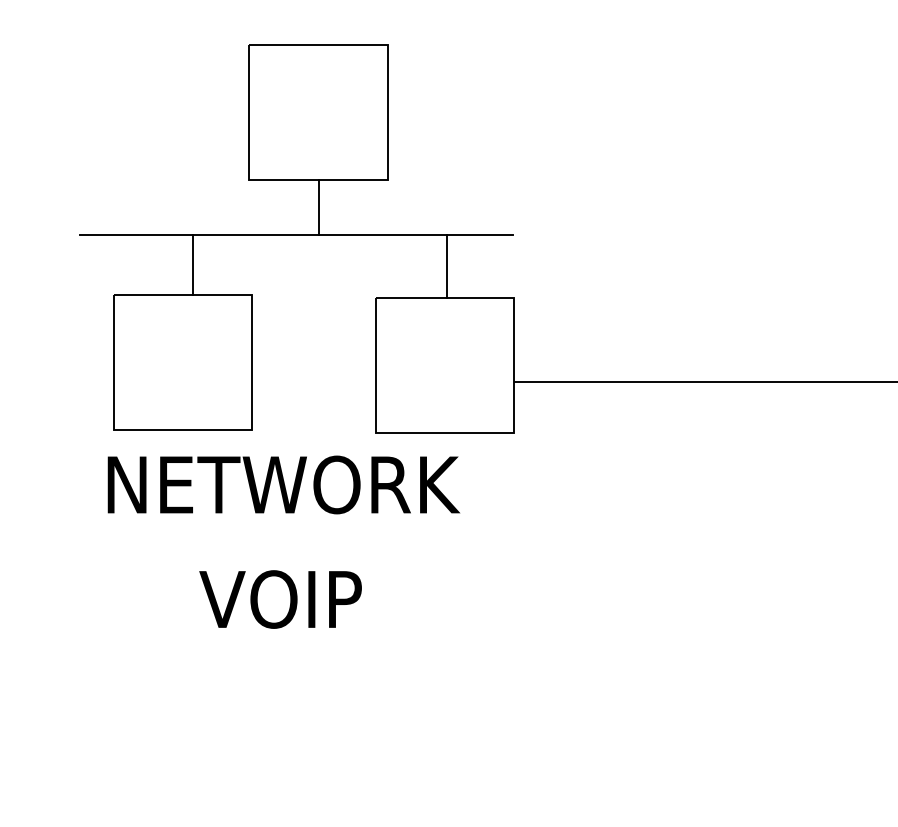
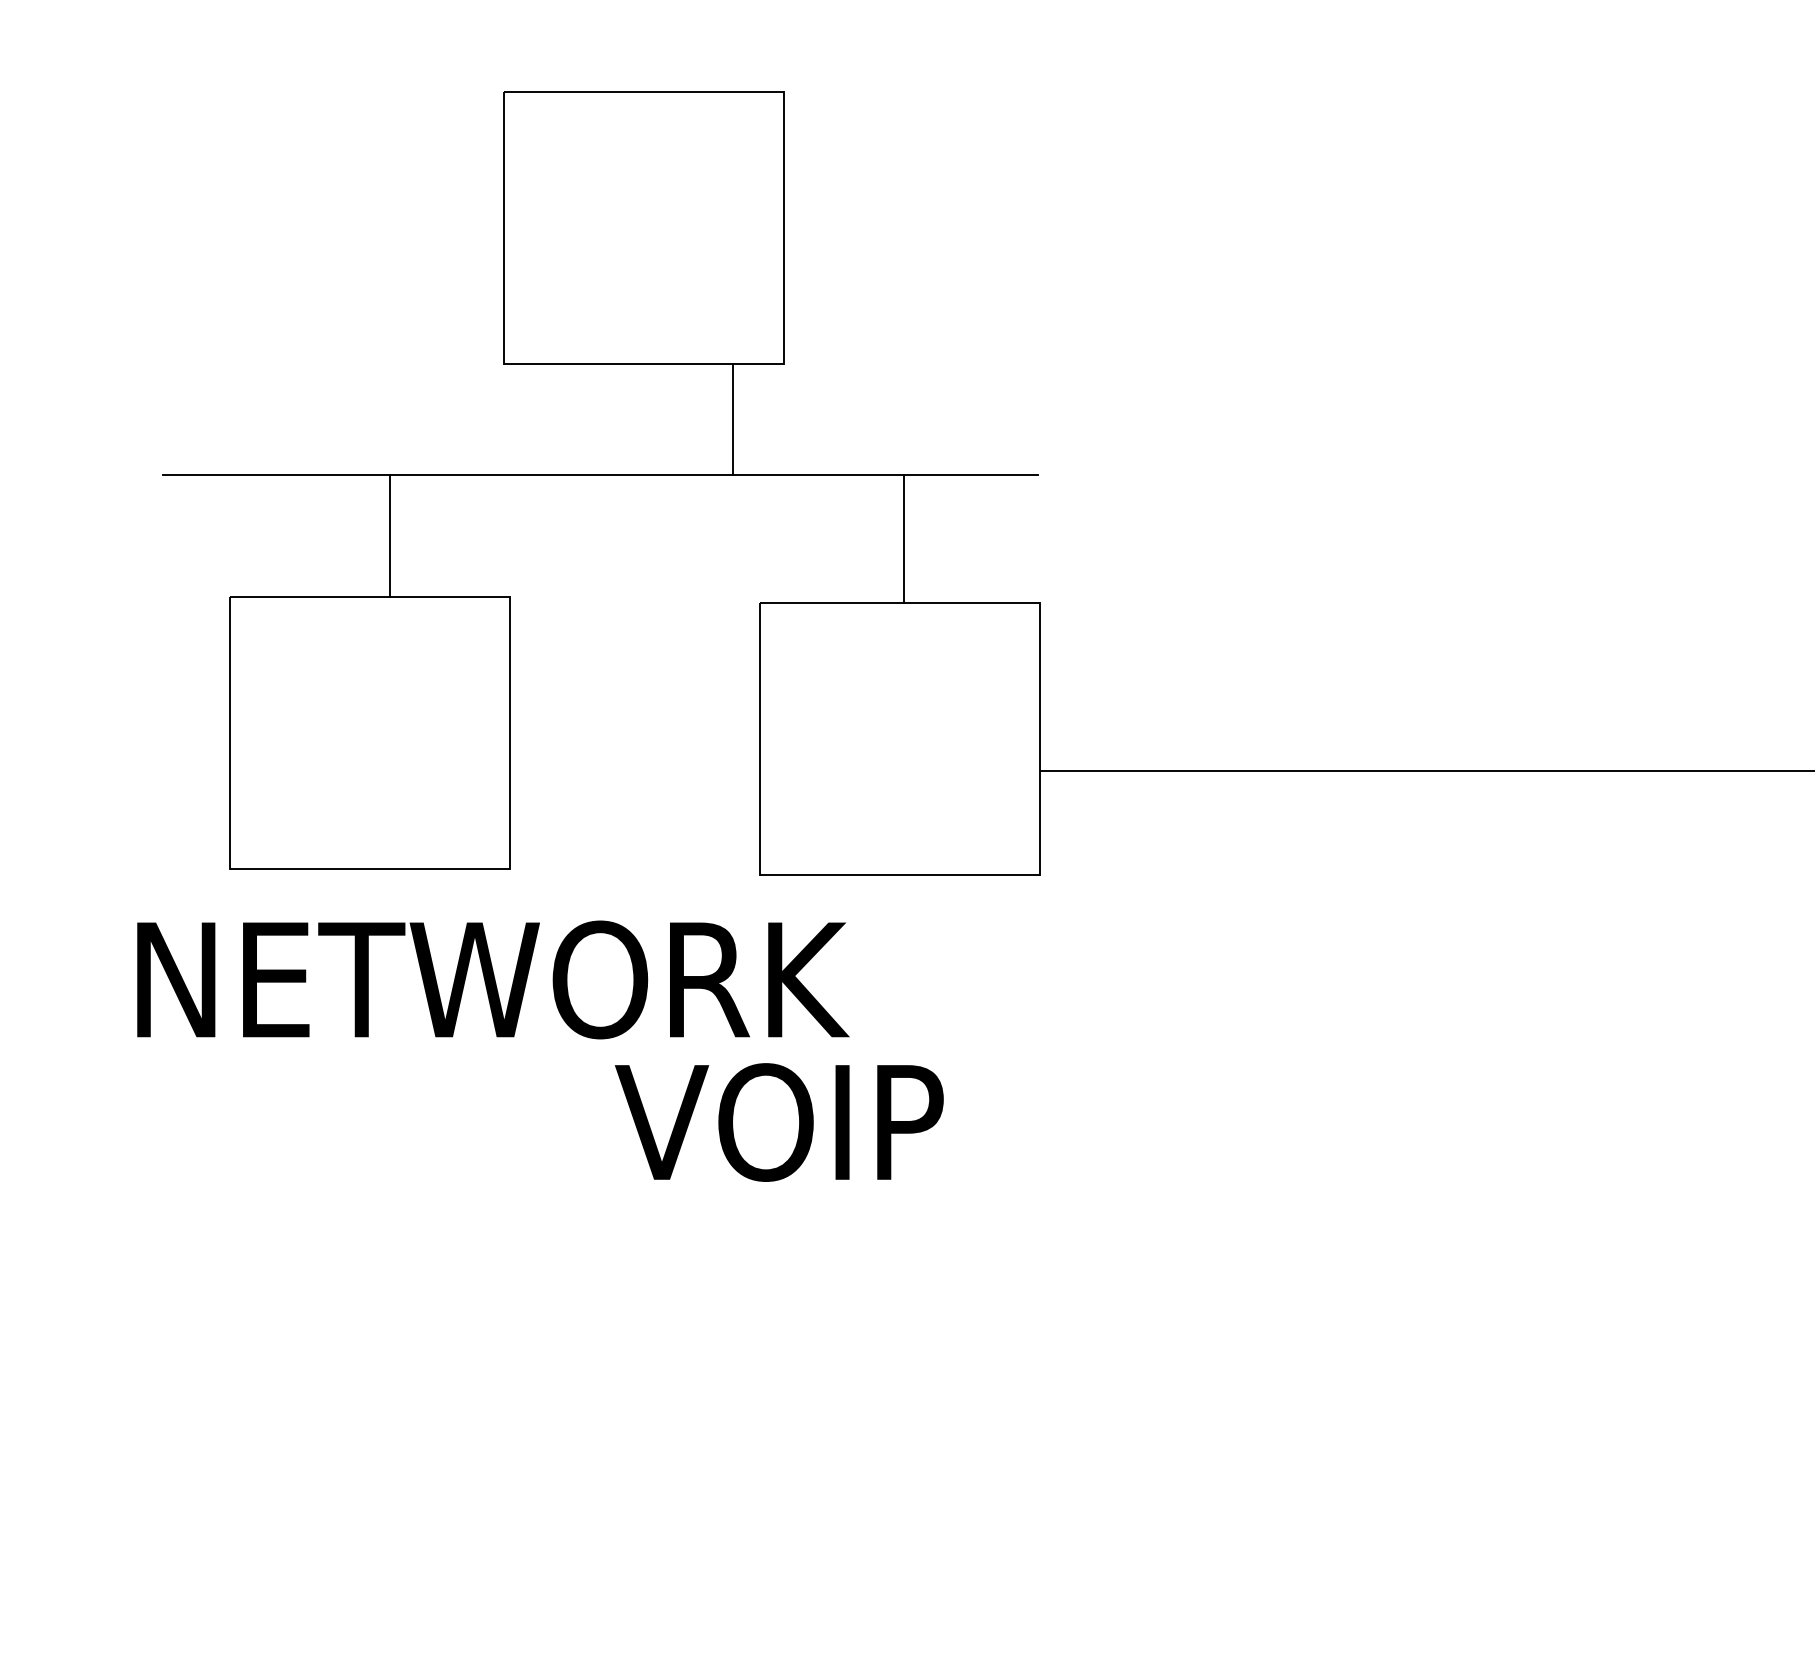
line: (318, 207) -> (732, 419), moved
text: (283, 484) -> (492, 978), moved
text: (280, 599) -> (779, 1122), moved

